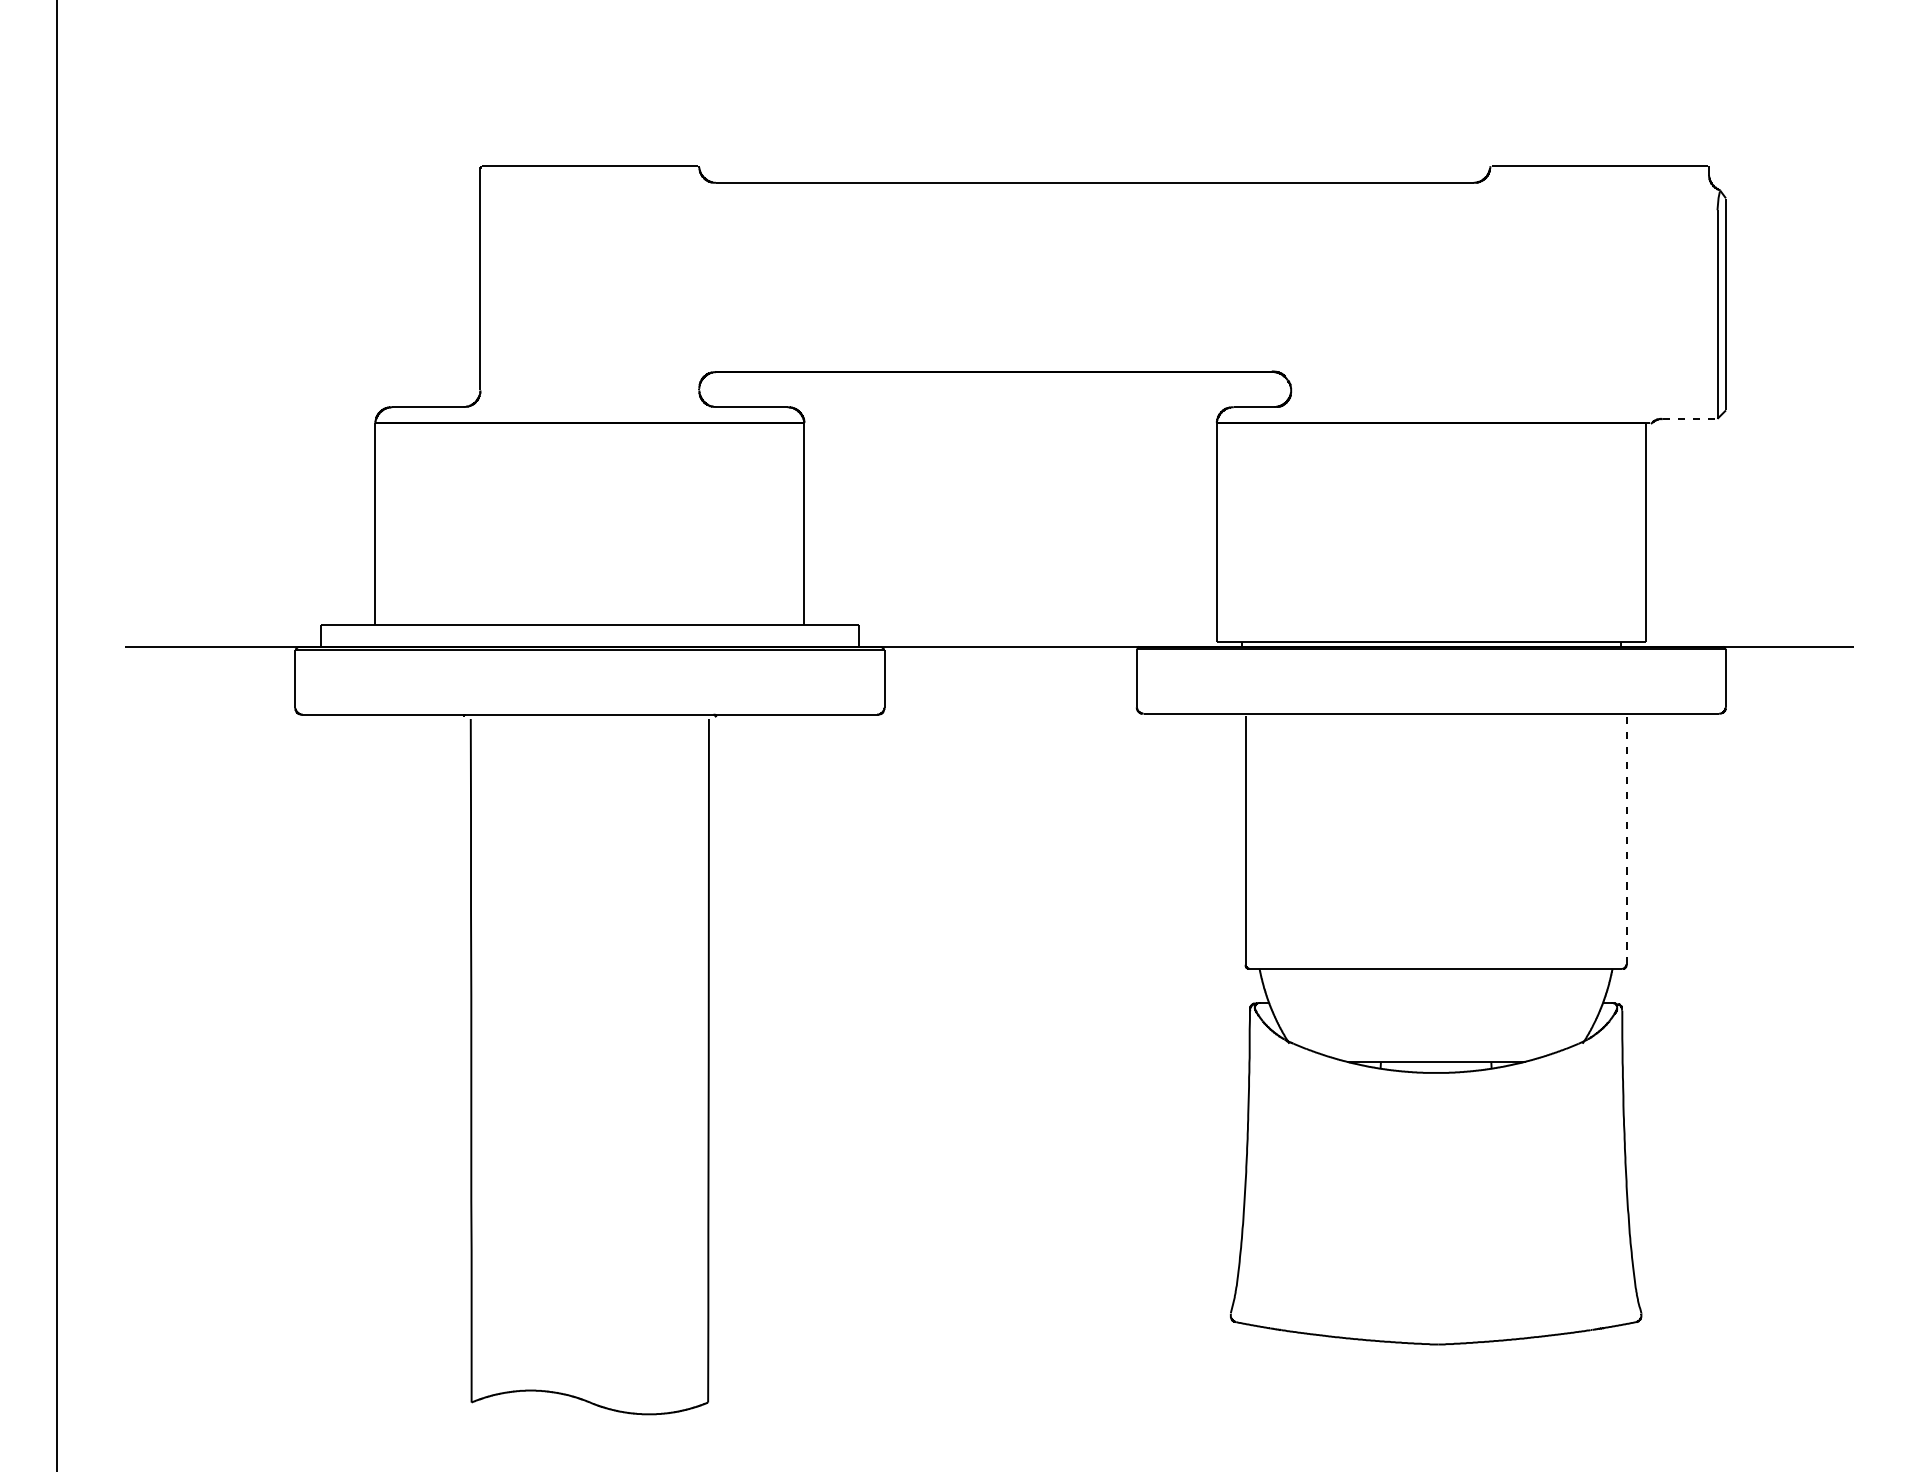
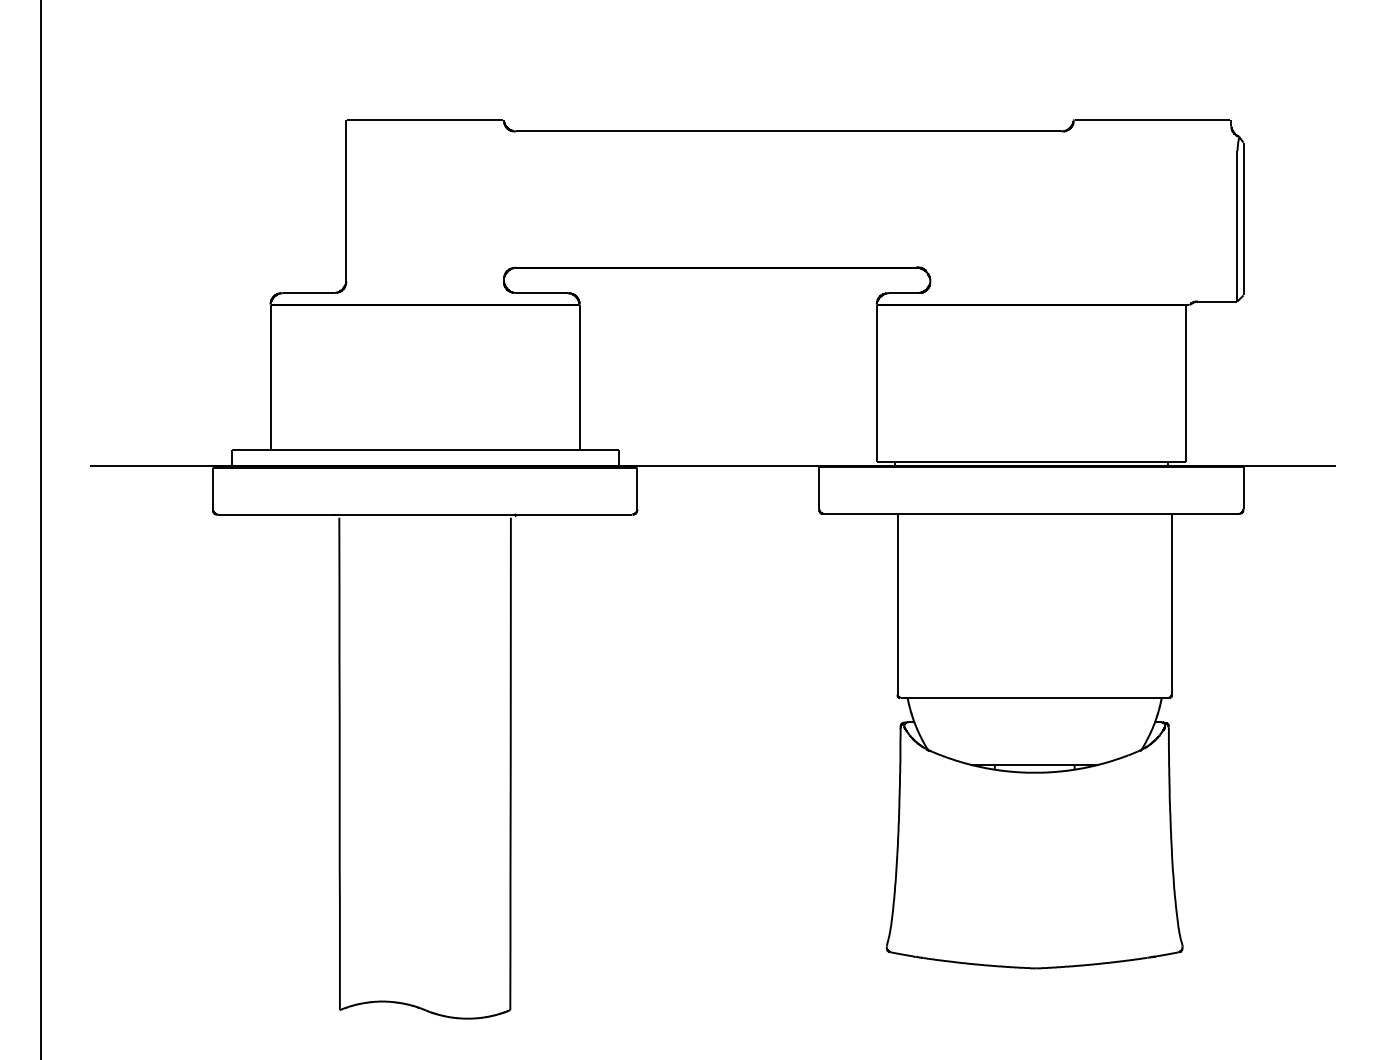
line: (1690, 418) -> (1217, 301), dashed -> solid
line: (1626, 840) -> (1171, 605), dashed -> solid

